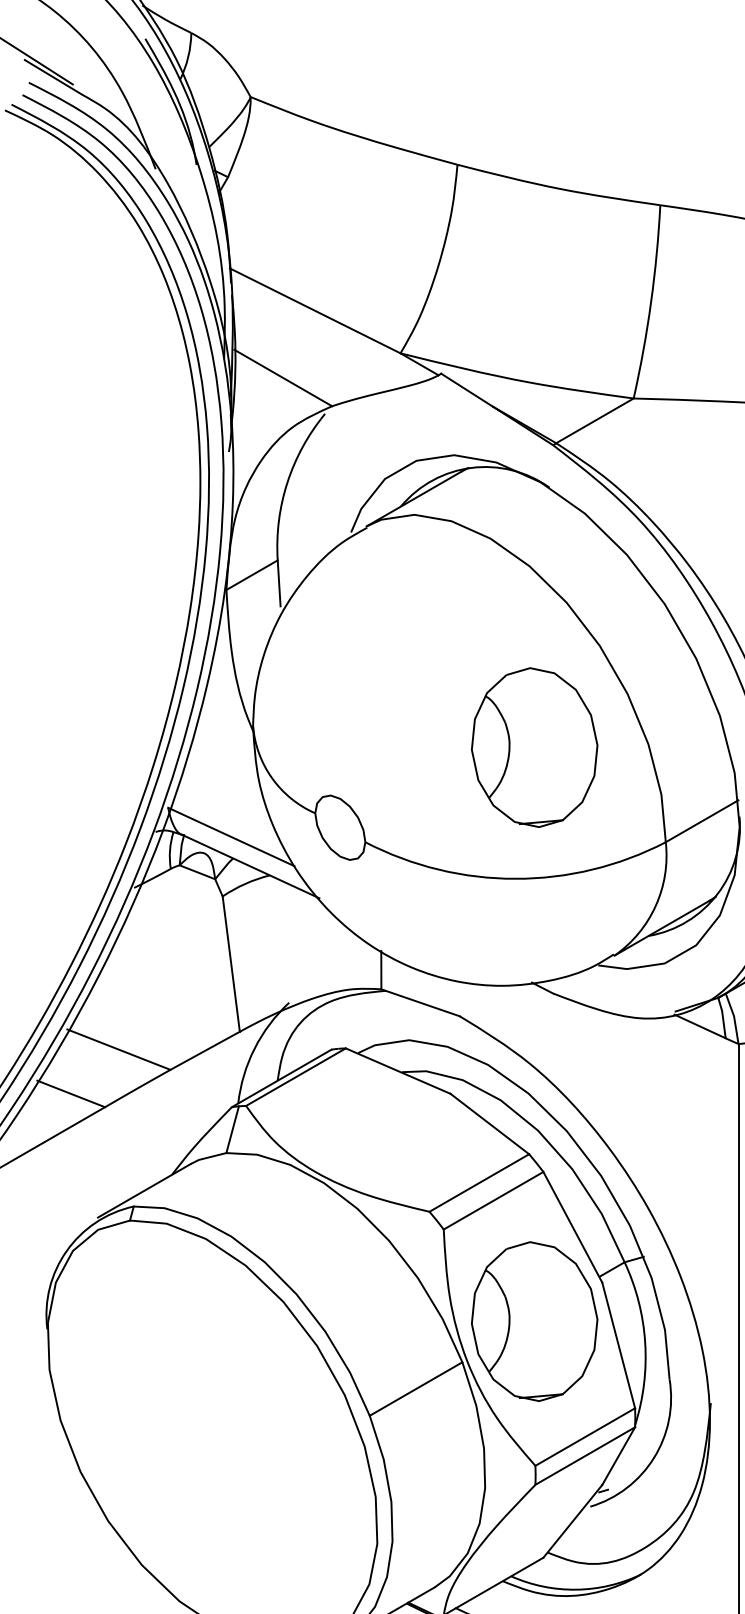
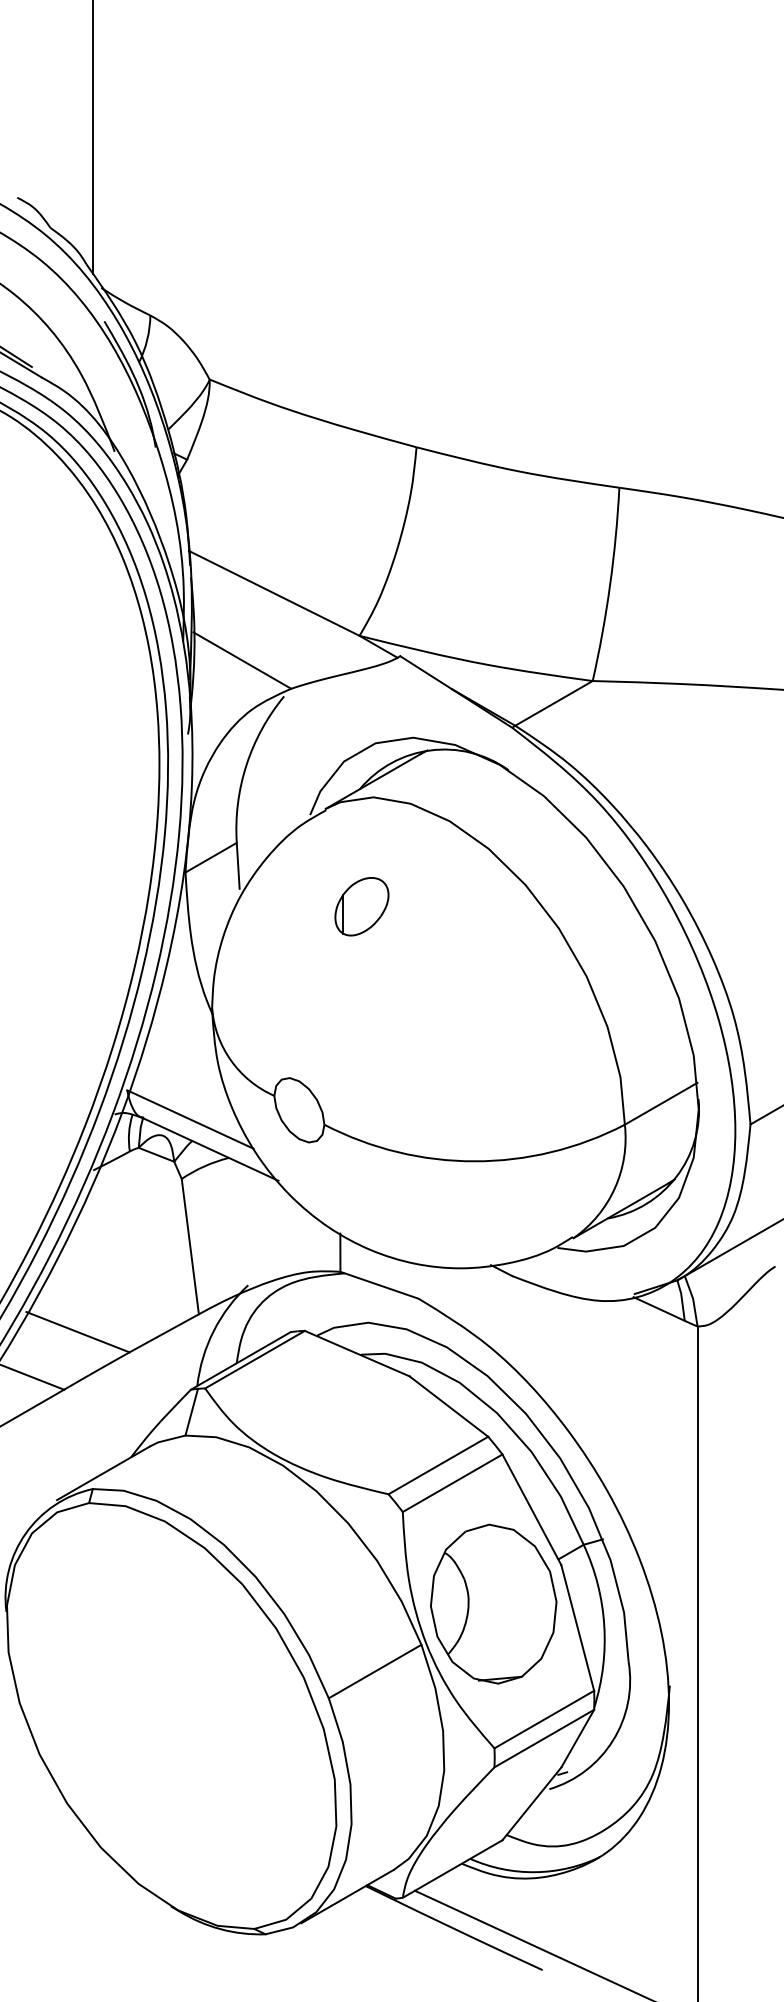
part: (402, 623) -> (361, 906), added
part: (534, 746) -> (493, 1029), removed

